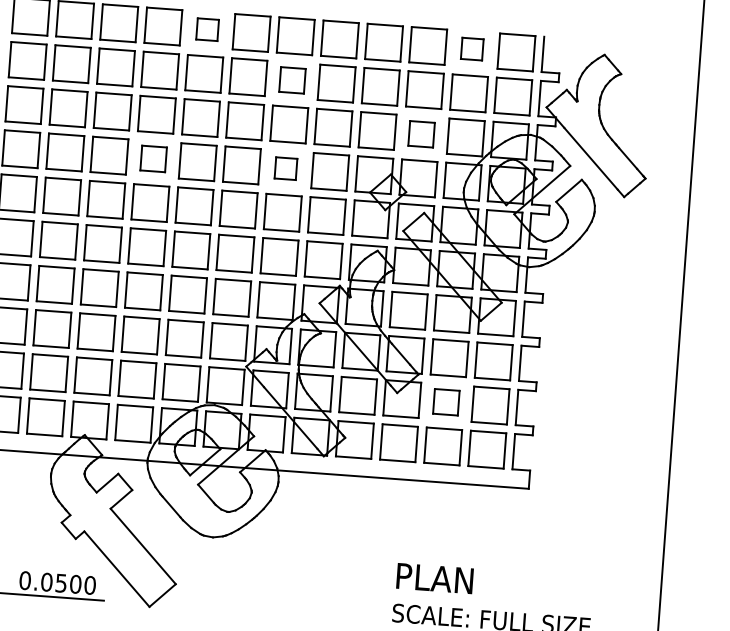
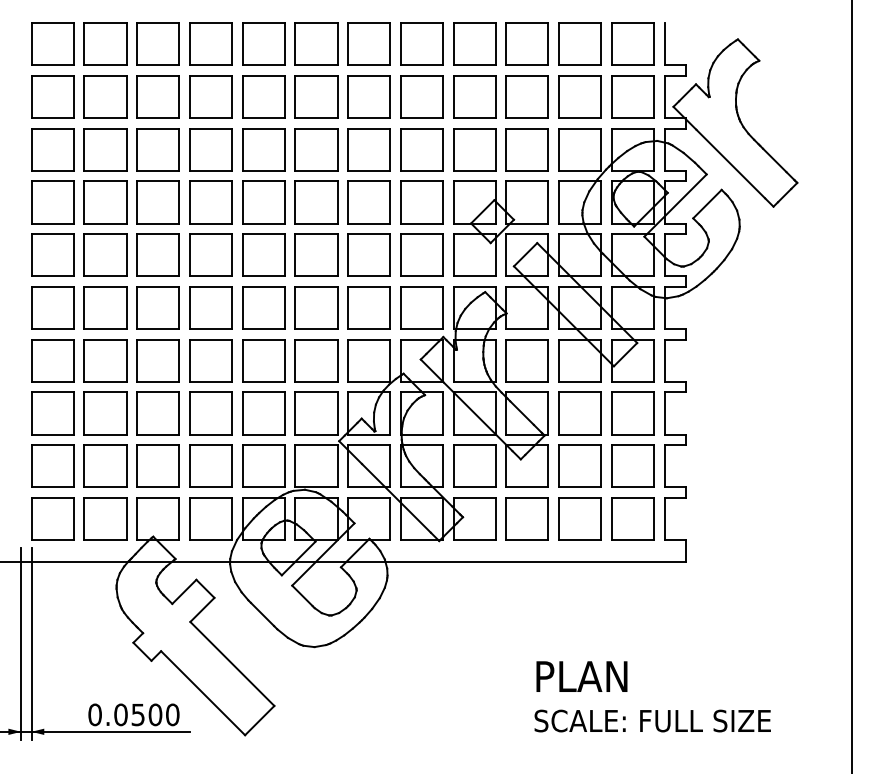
part: (207, 29) -> (263, 43), size x1.67
part: (471, 48) -> (579, 43), size x1.67
part: (292, 79) -> (368, 96), size x1.43
part: (420, 134) -> (526, 149), size x1.43
part: (153, 158) -> (210, 202), size x1.43
part: (285, 168) -> (368, 202), size x1.67
part: (445, 401) -> (579, 465), size x1.43

